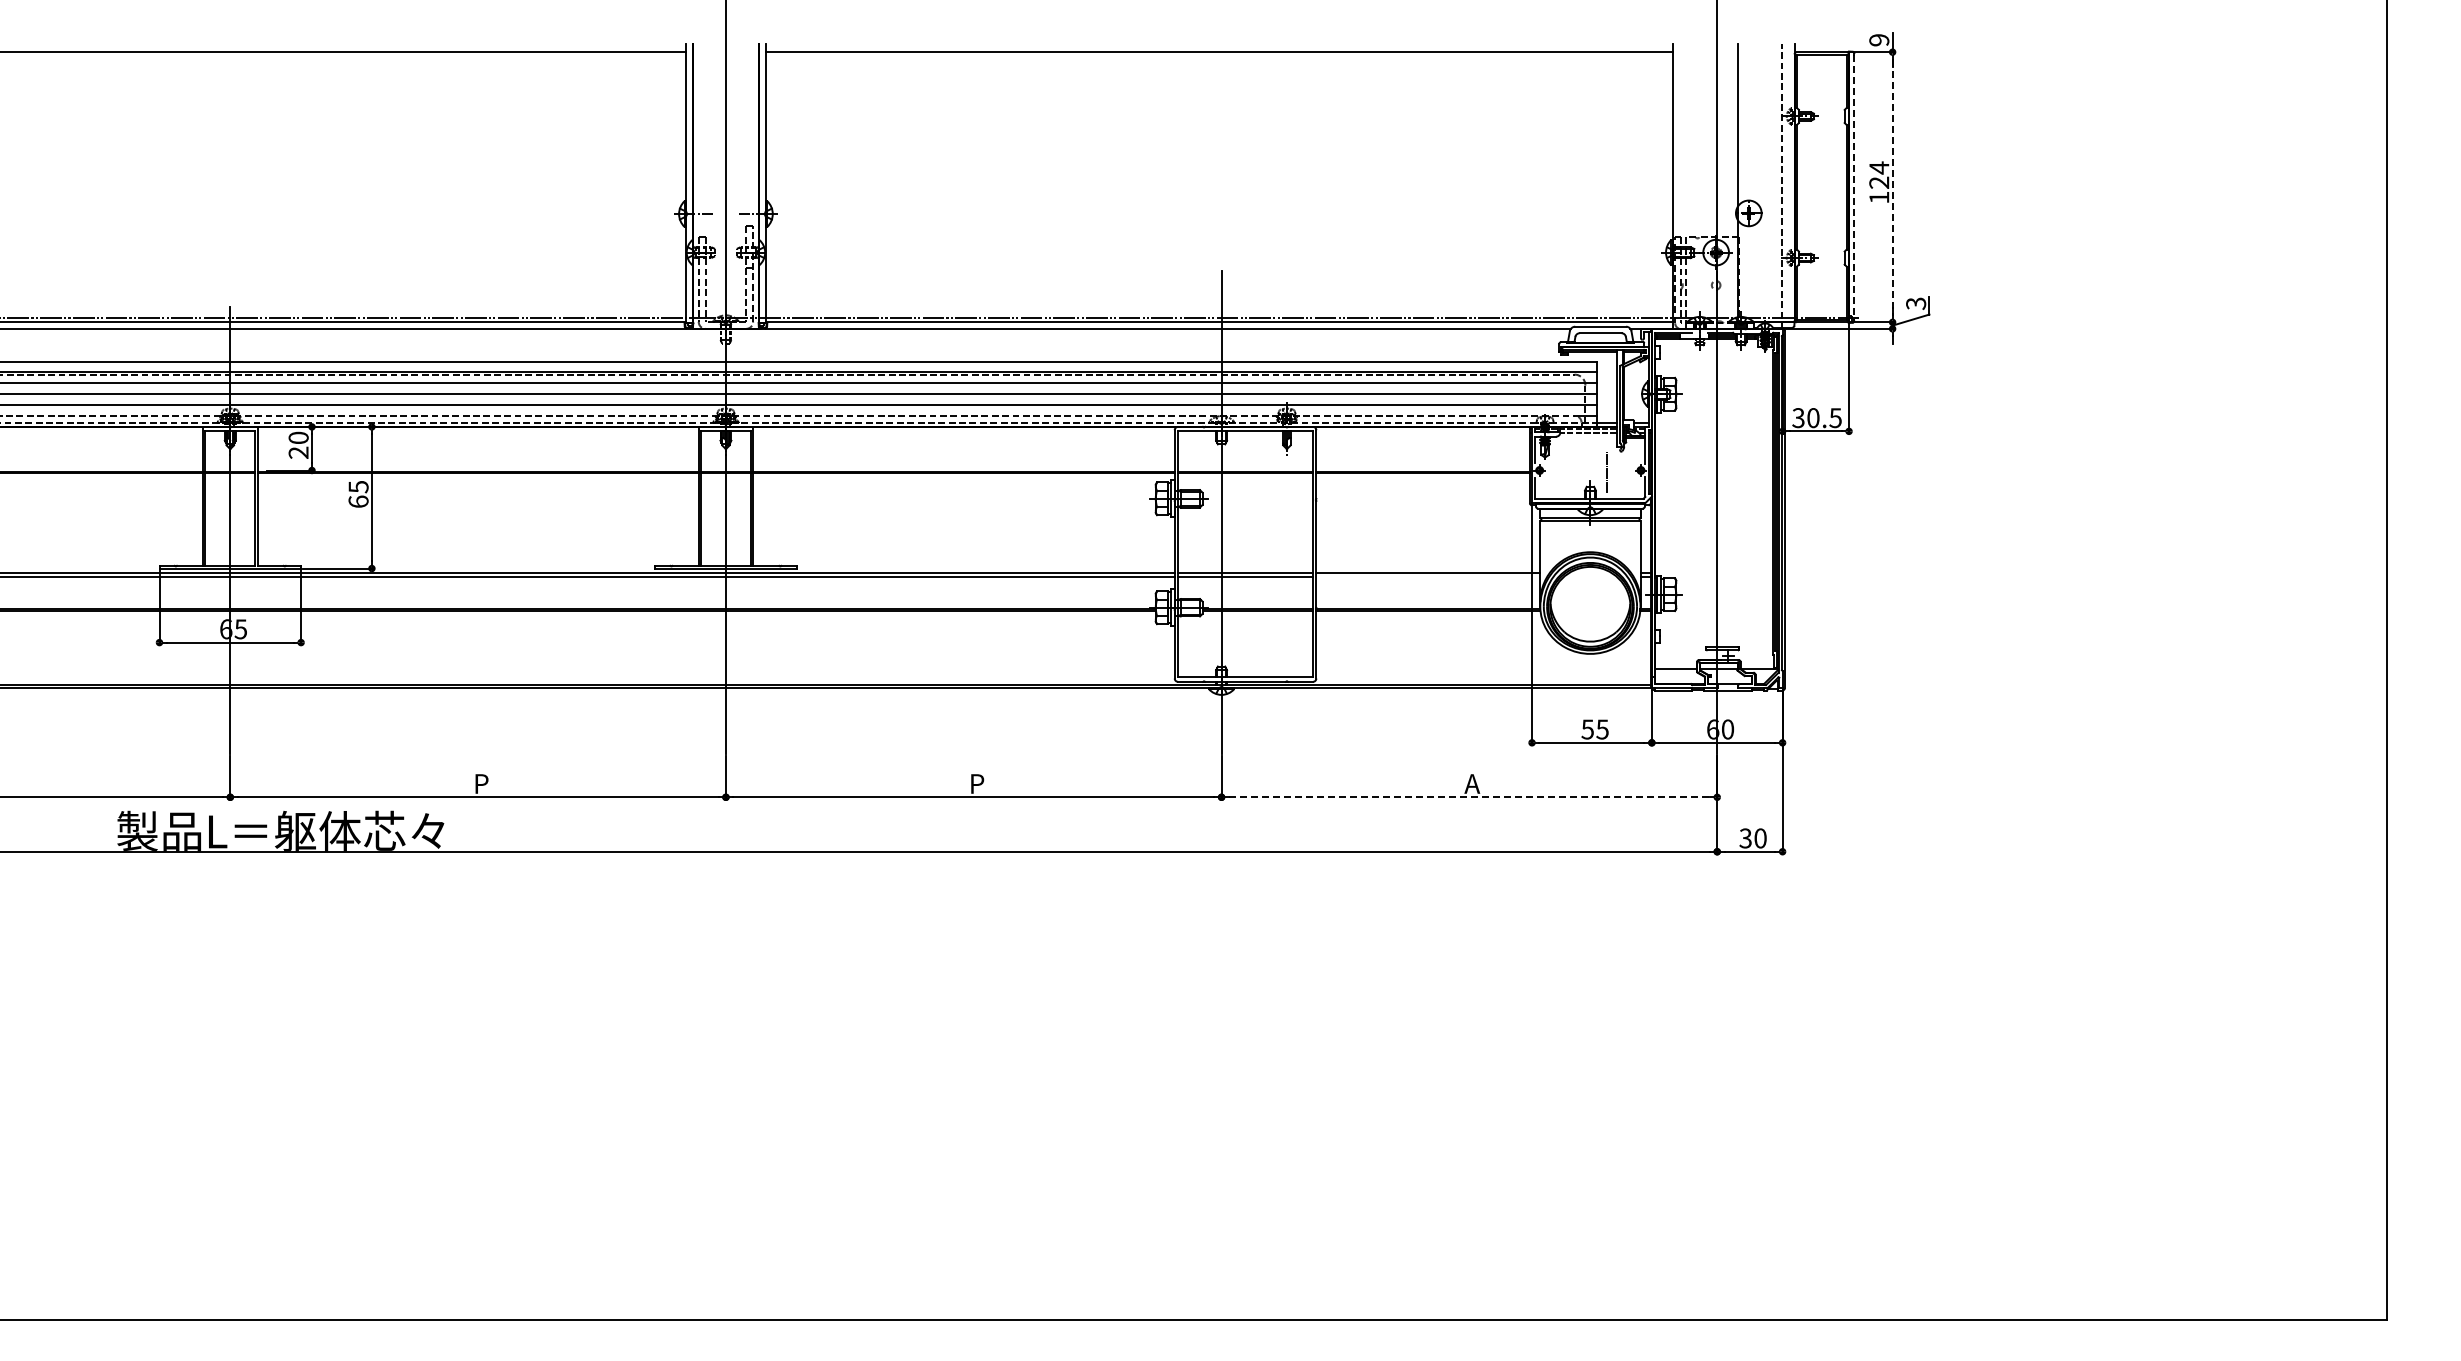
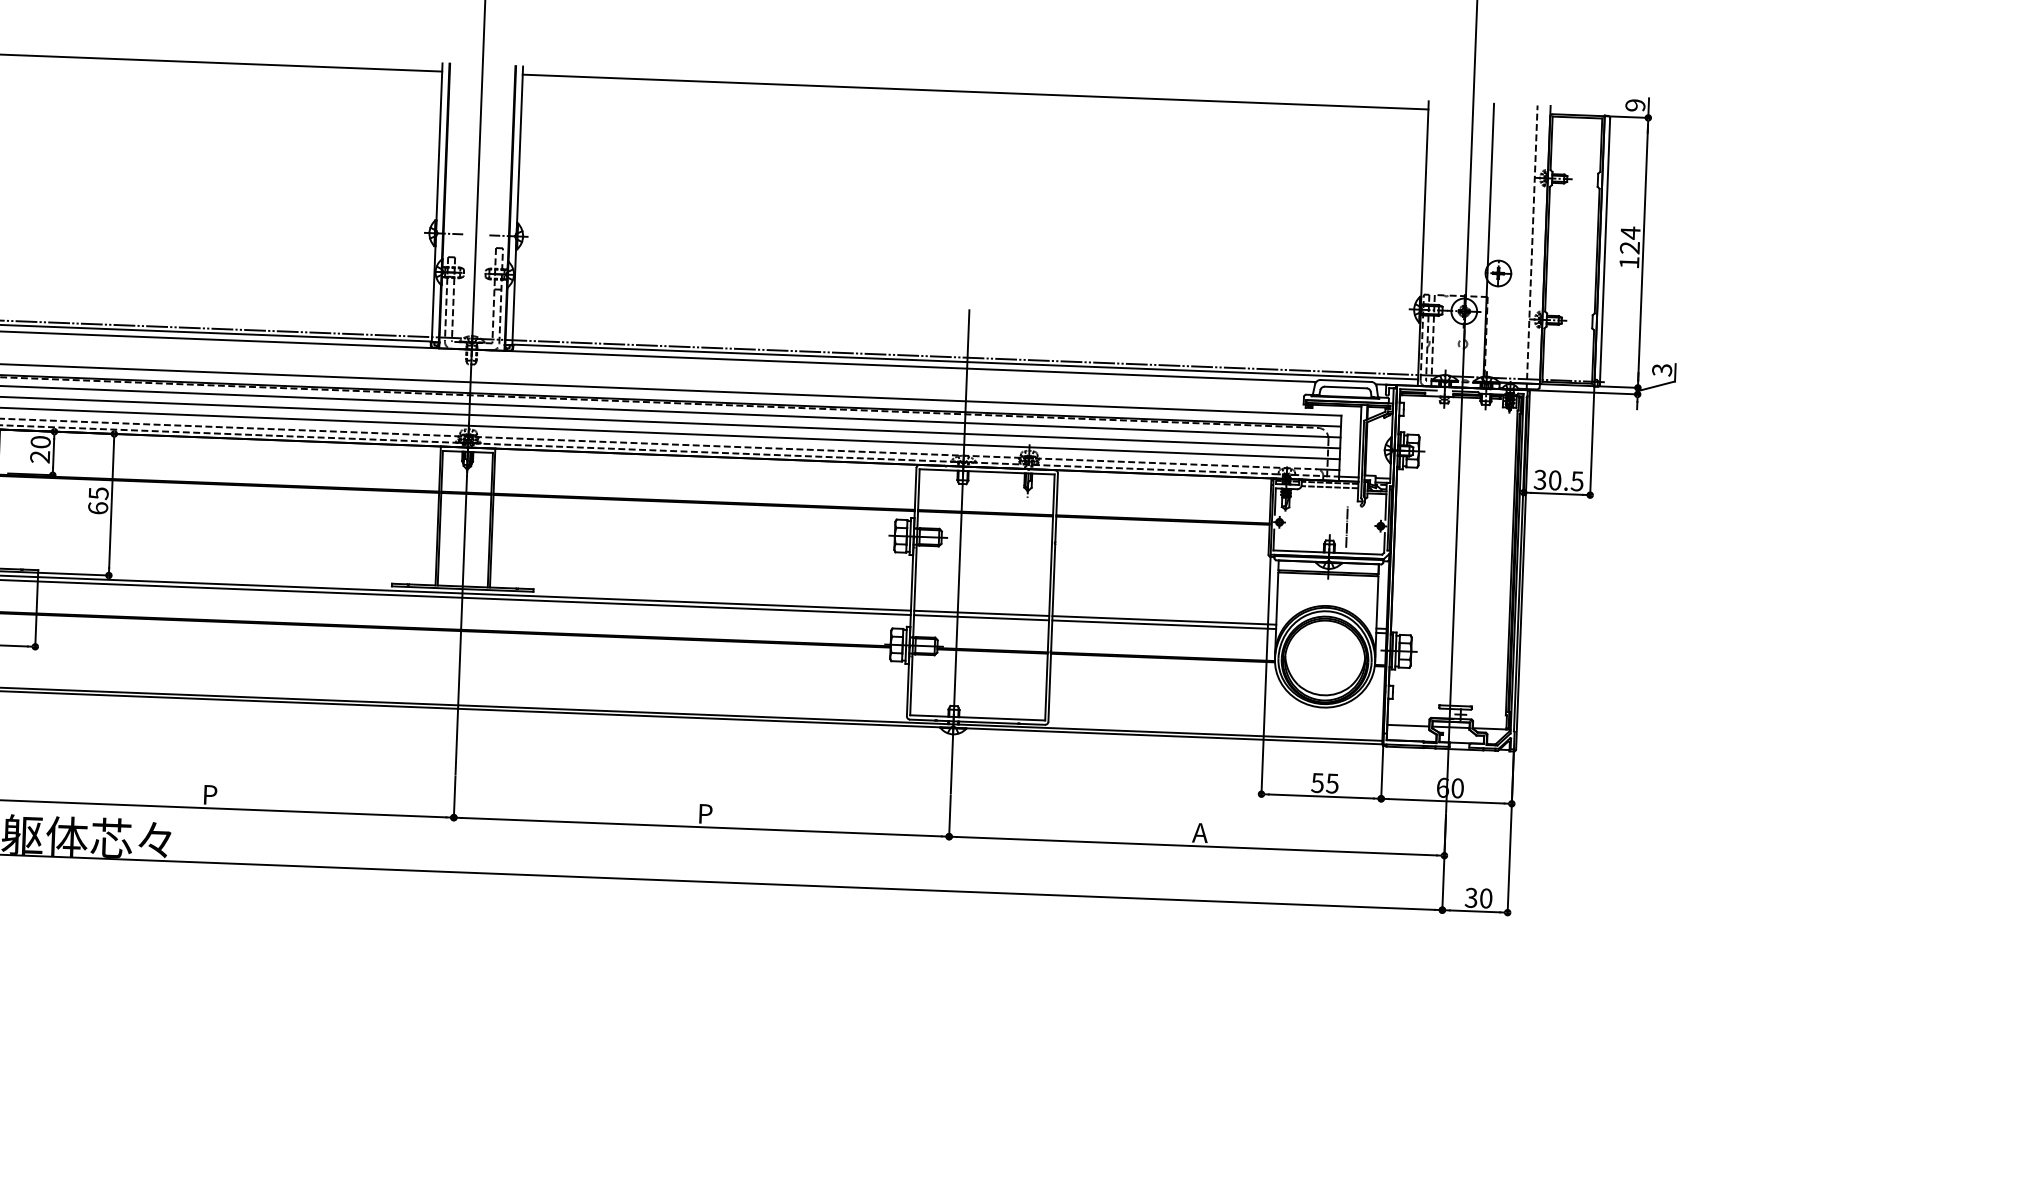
line: (1854, 187) -> (1605, 251), dashed -> solid
line: (1892, 187) -> (1642, 253), dashed -> solid
line: (1428, 577) -> (1164, 624), added
line: (1469, 797) -> (1196, 846), dashed -> solid

